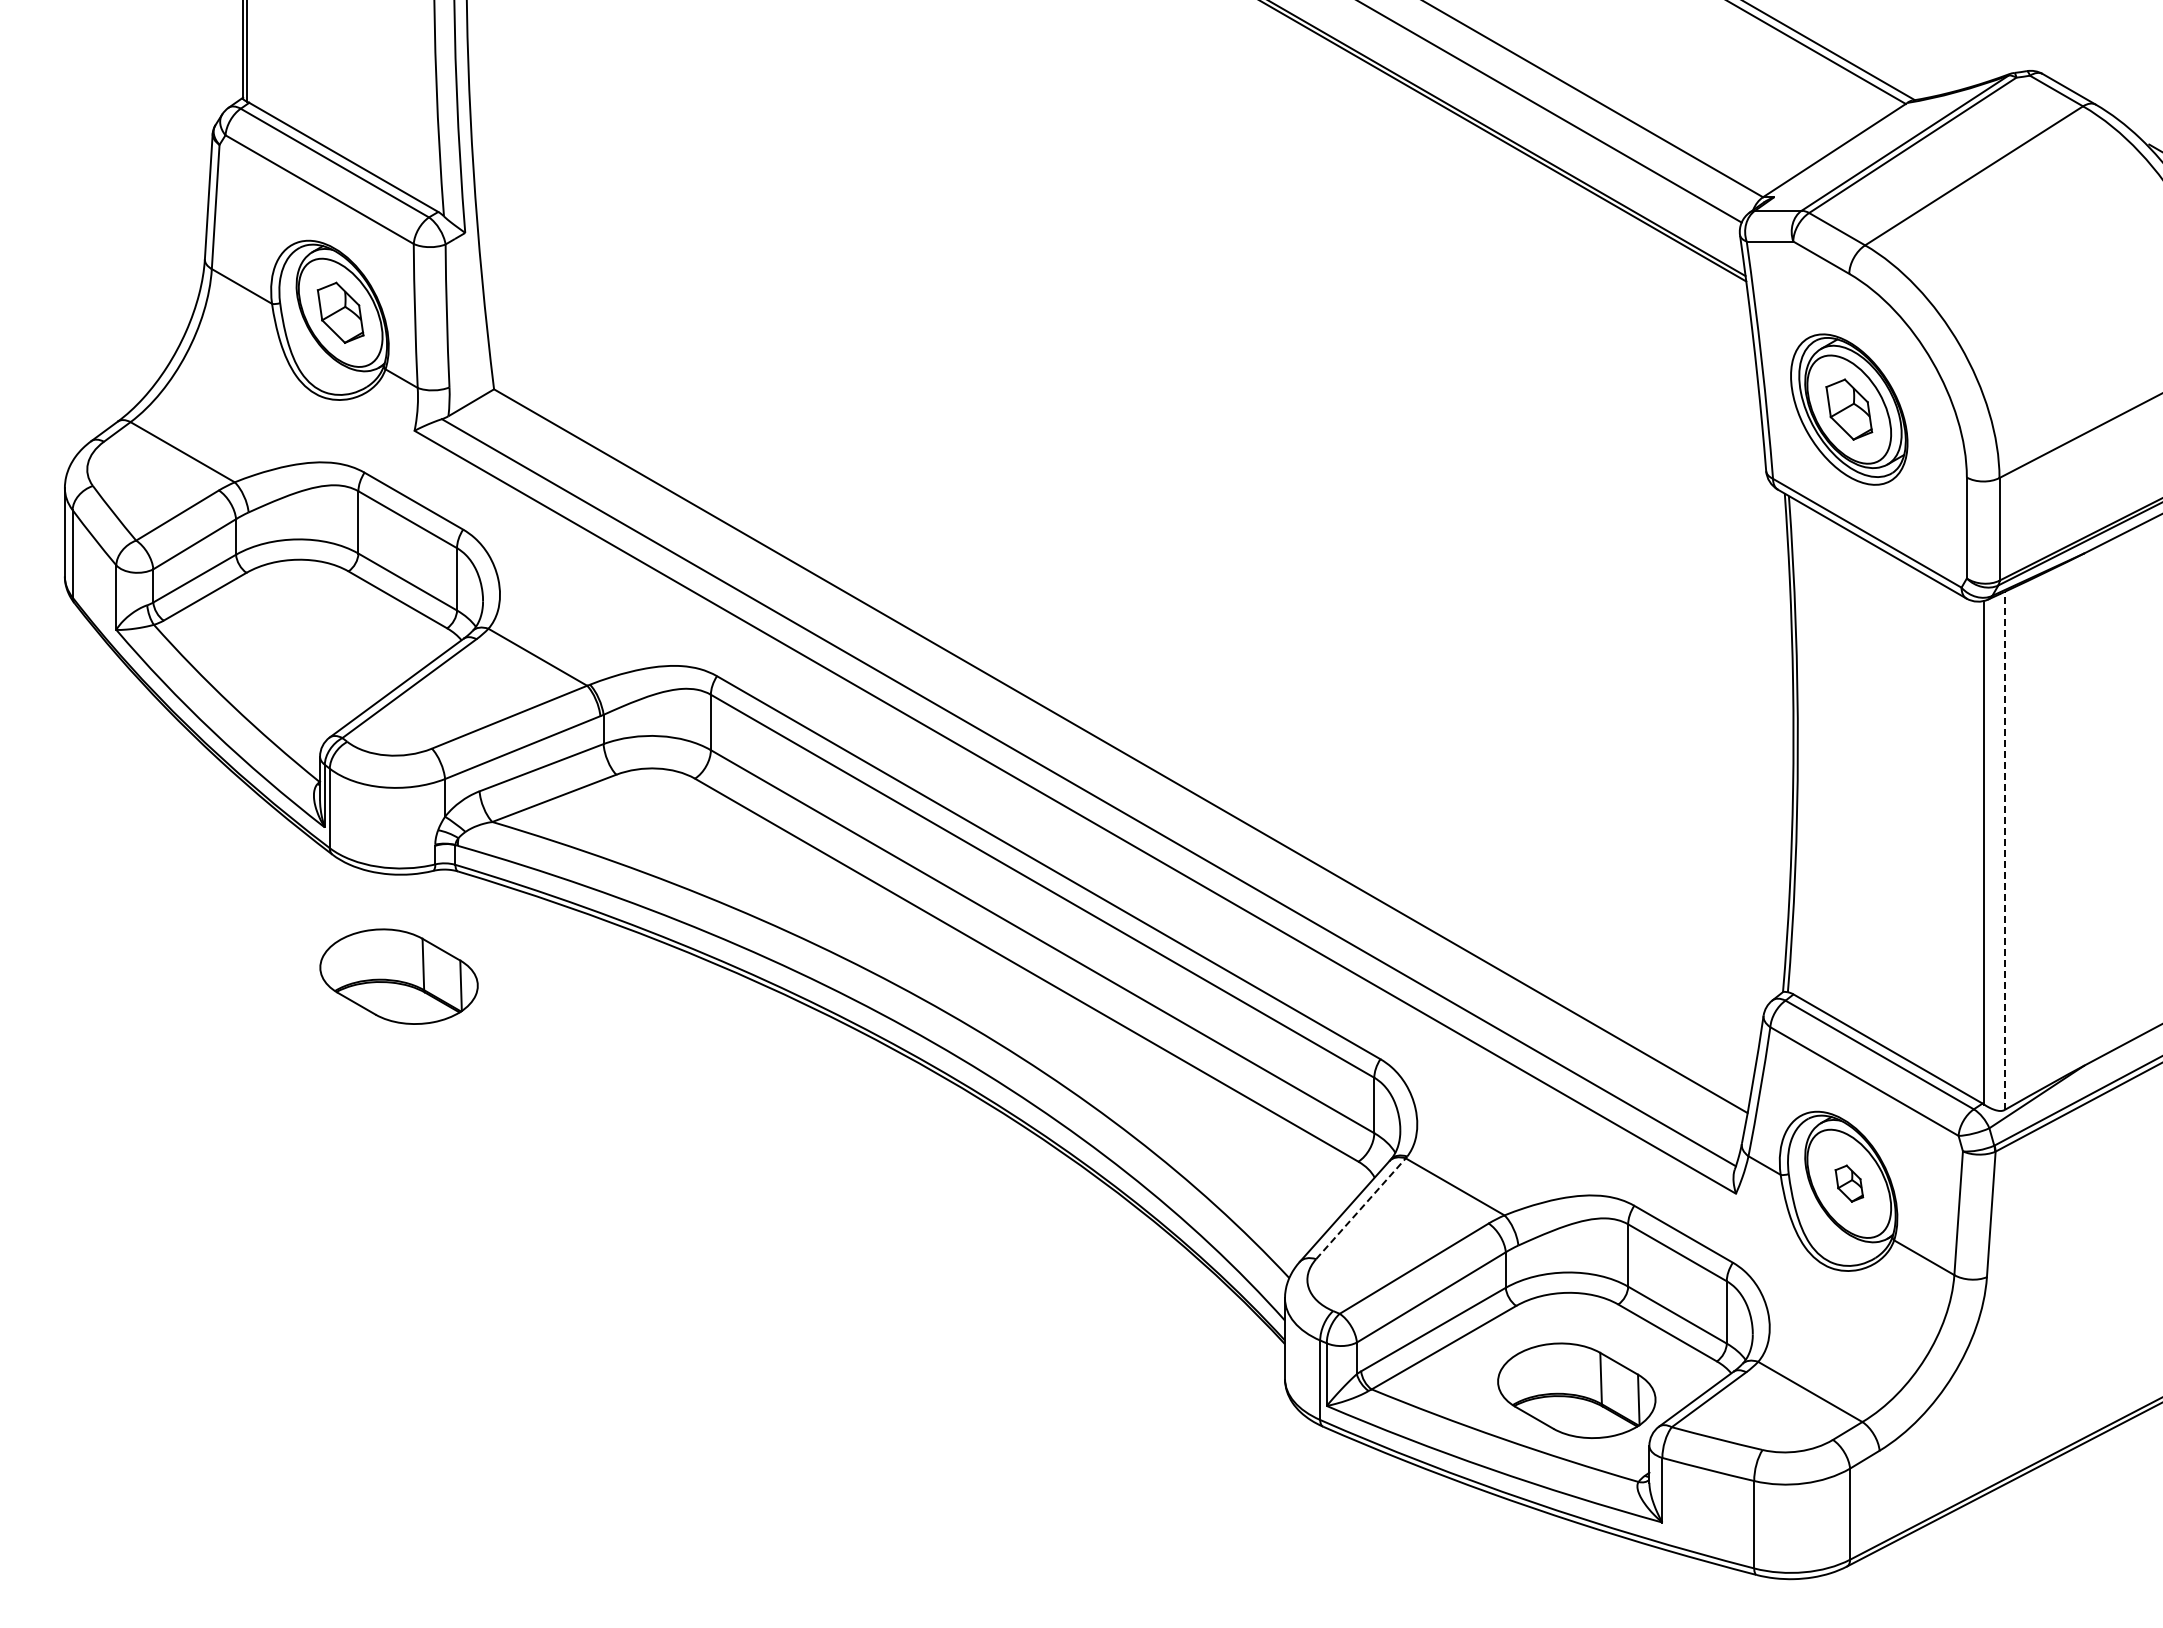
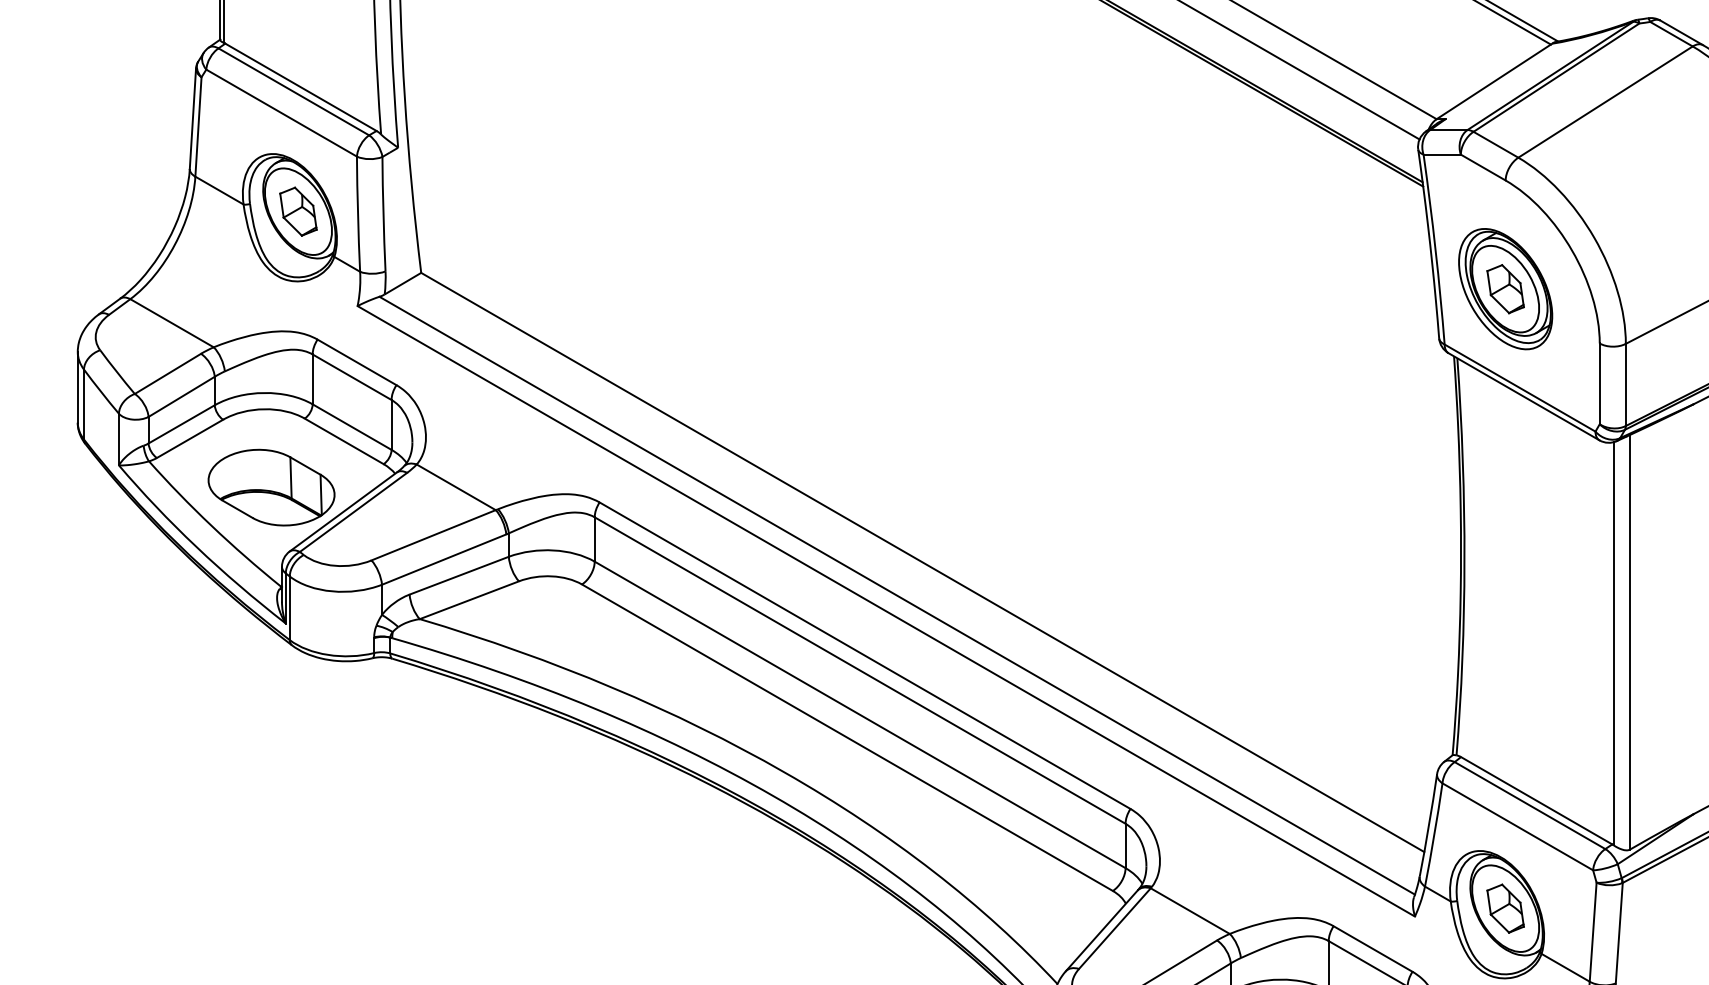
line: (2004, 850) -> (1629, 641), dashed -> solid
part: (398, 976) -> (271, 487), moved
part: (1849, 1183) -> (1505, 908), size x1.67
line: (1361, 1208) -> (1115, 928), dashed -> solid

